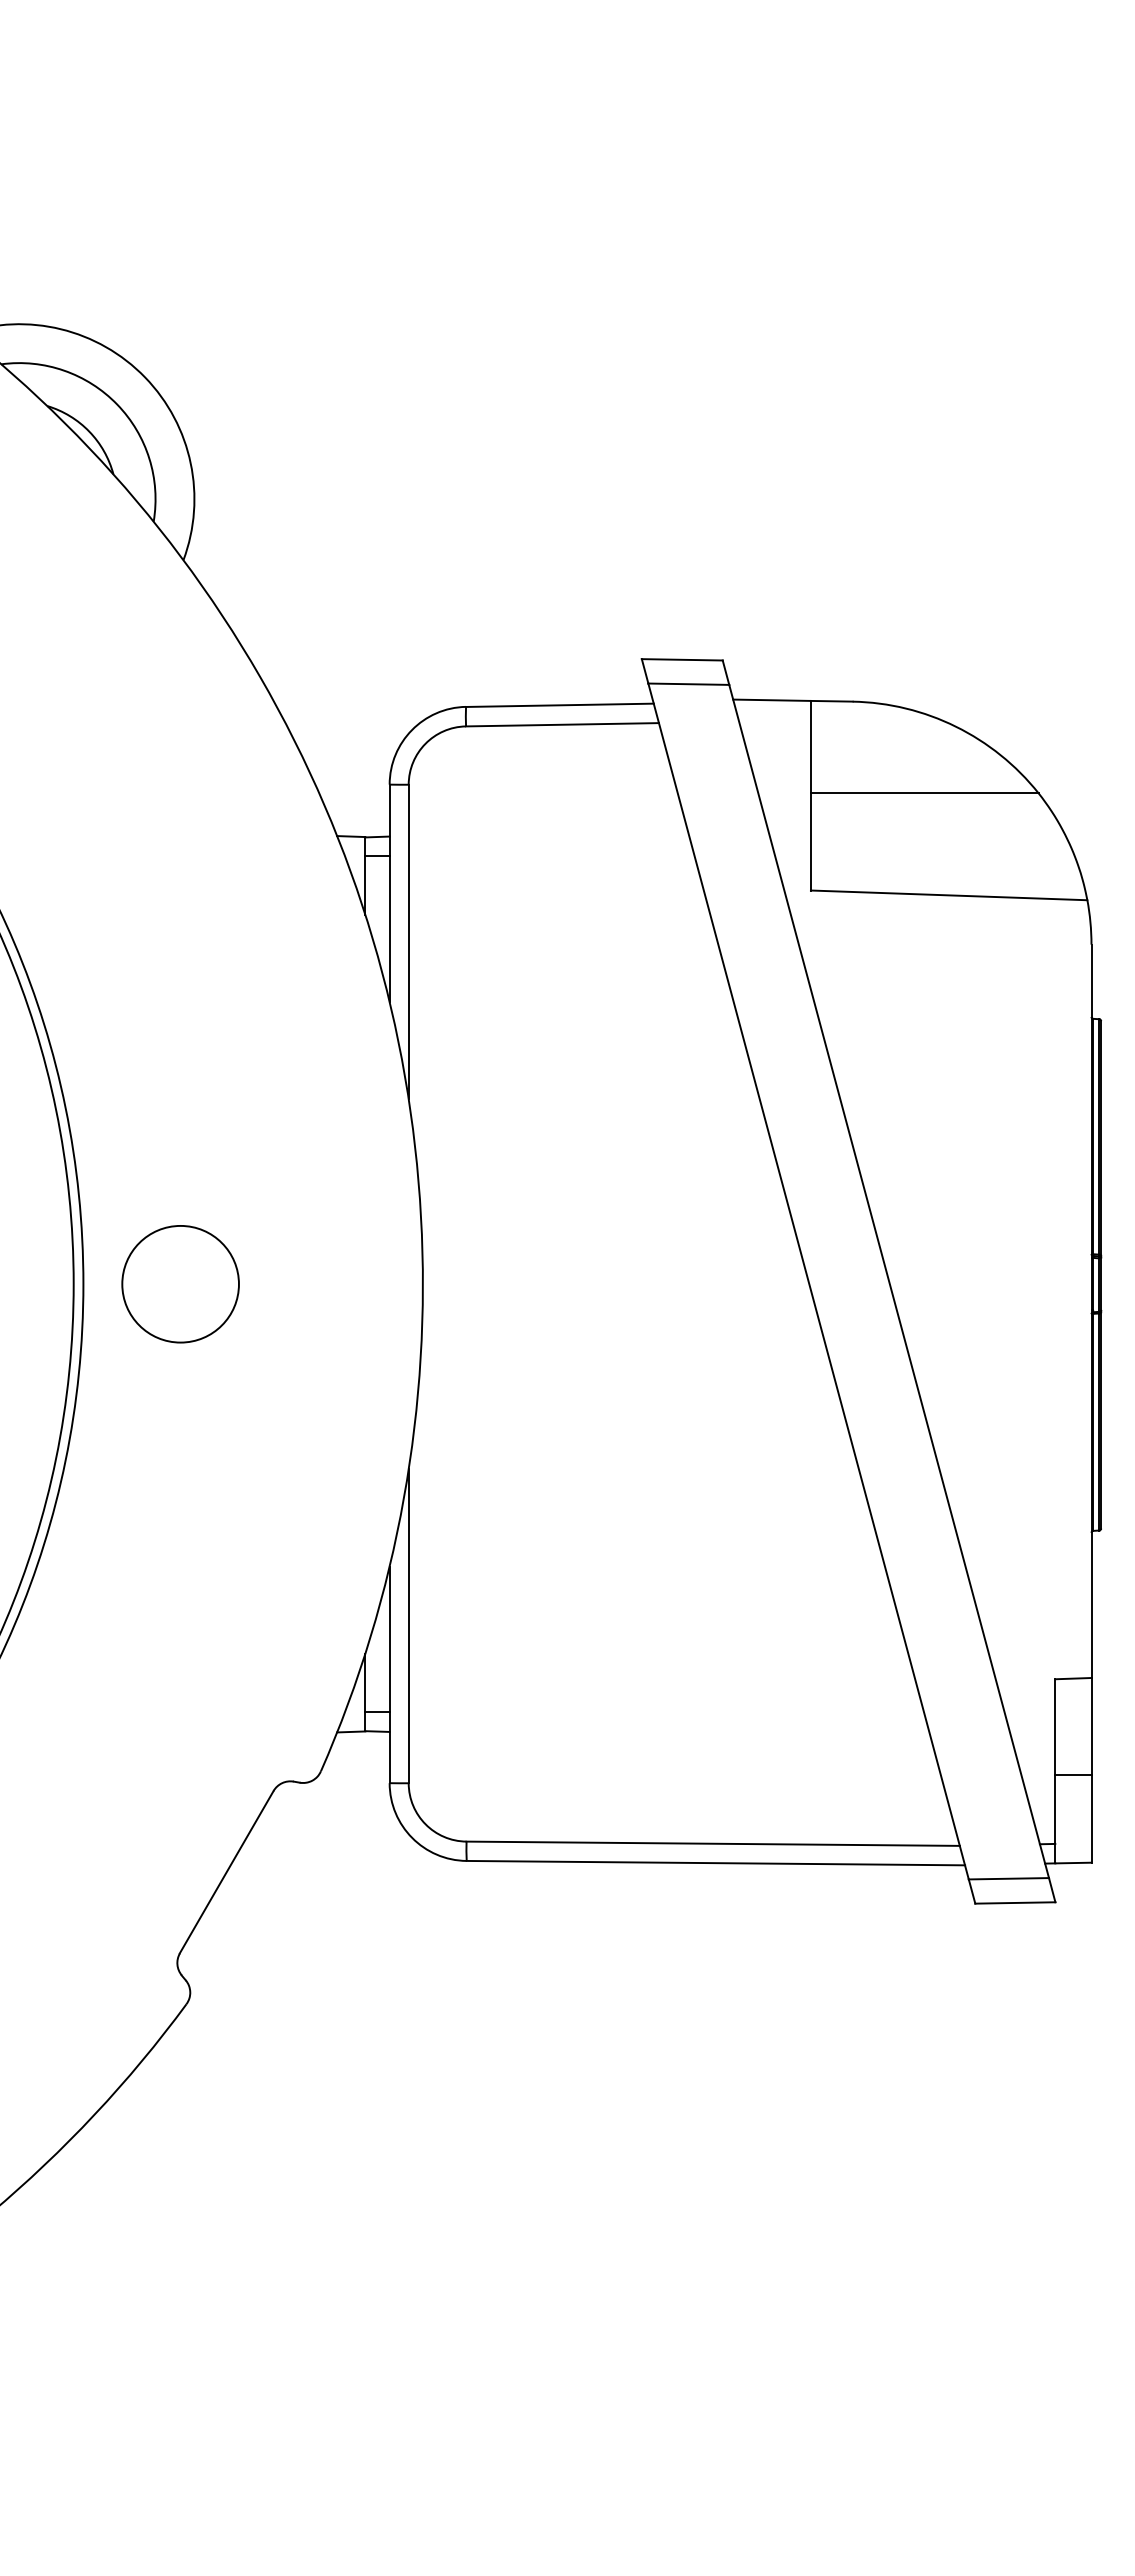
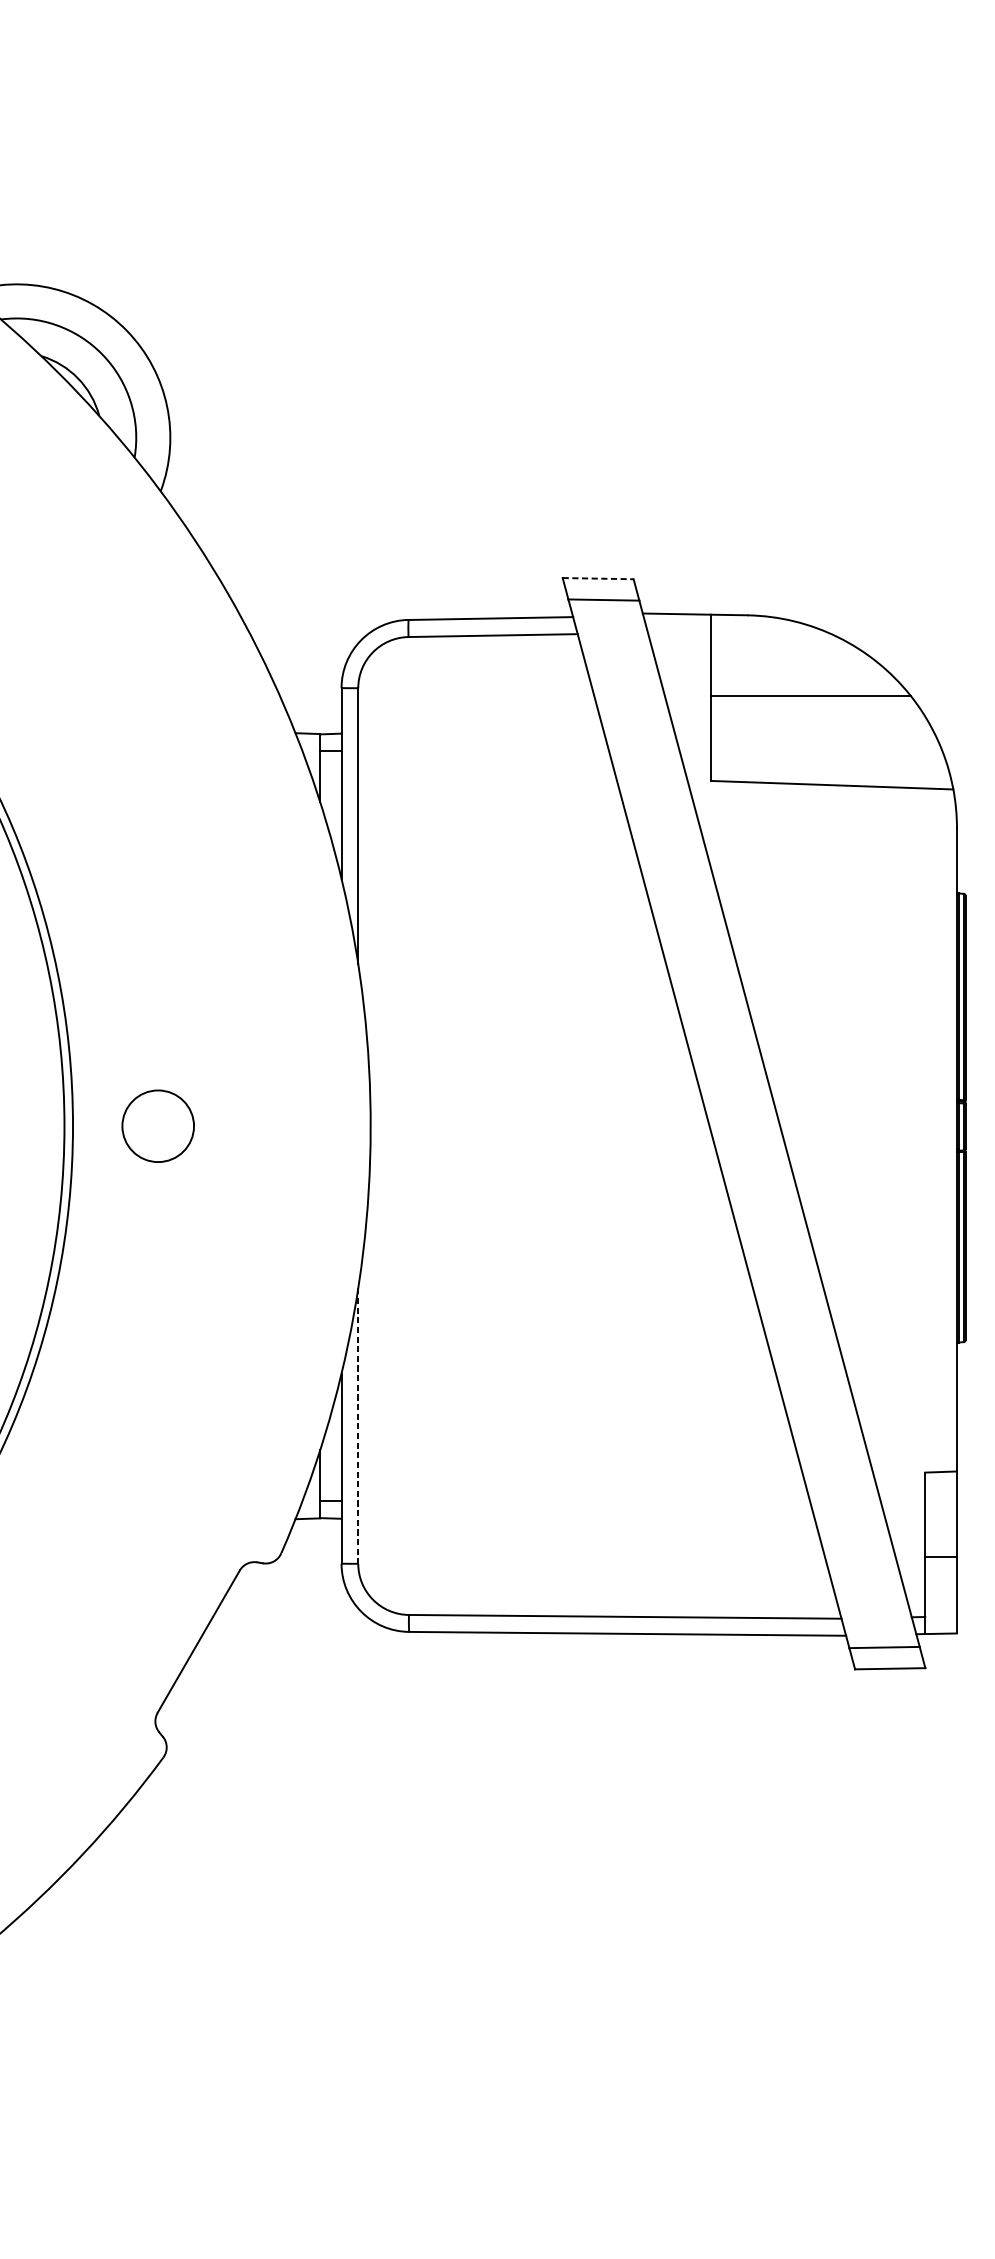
line: (682, 659) -> (598, 578), solid -> dashed
circle: (180, 1284) -> (158, 1126), size x0.7
line: (408, 1626) -> (358, 1426), solid -> dashed

